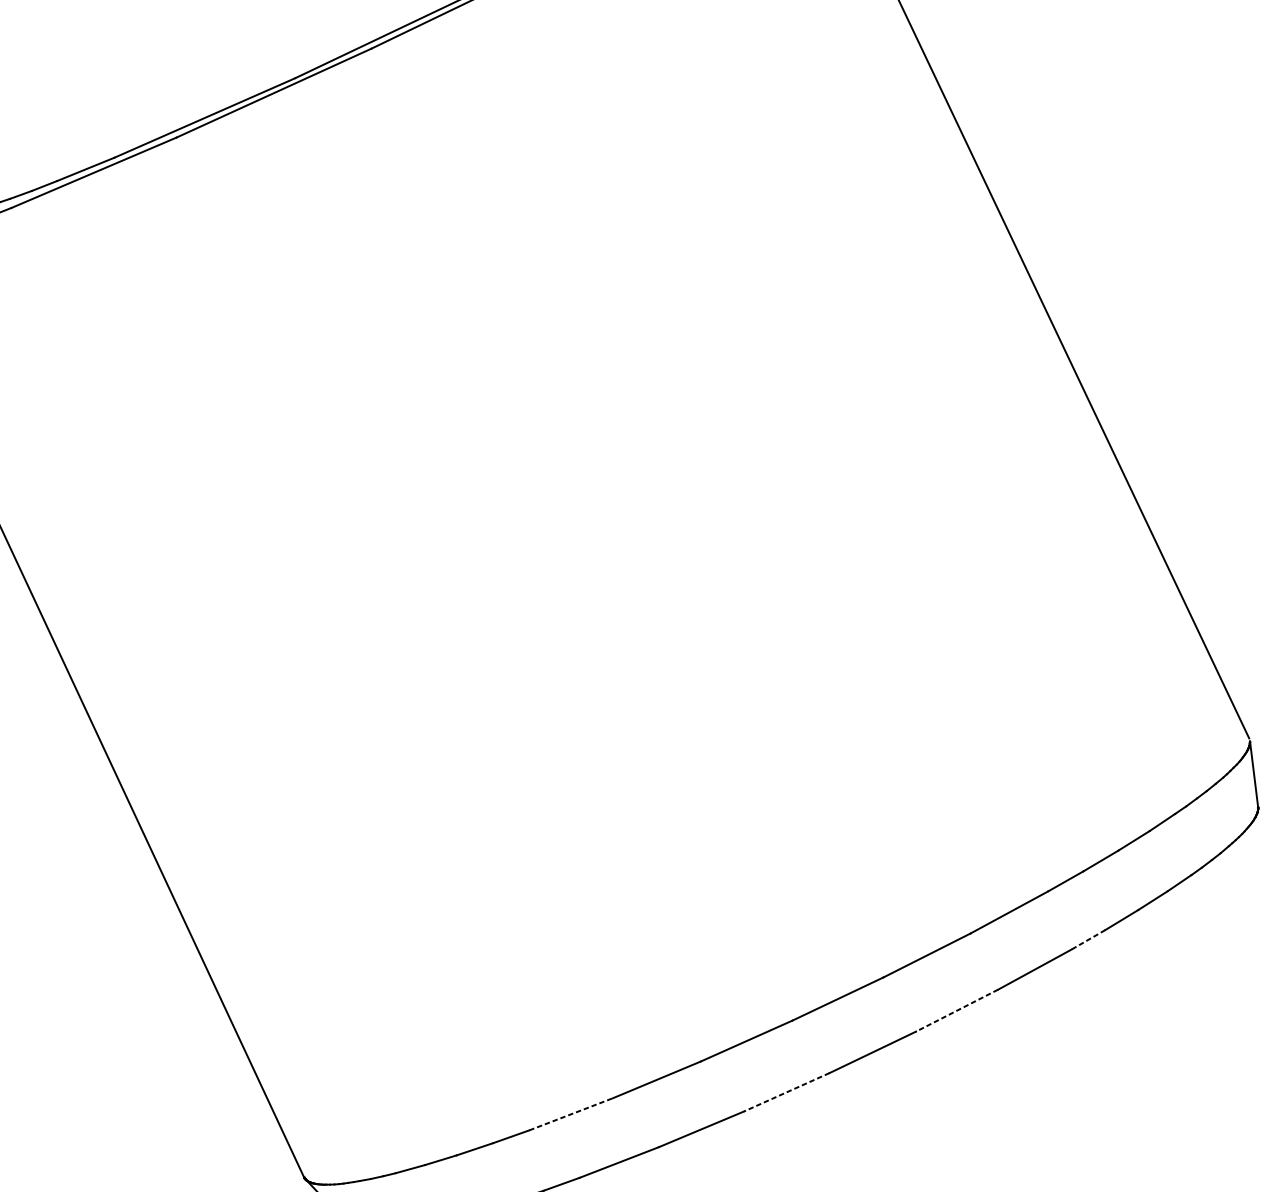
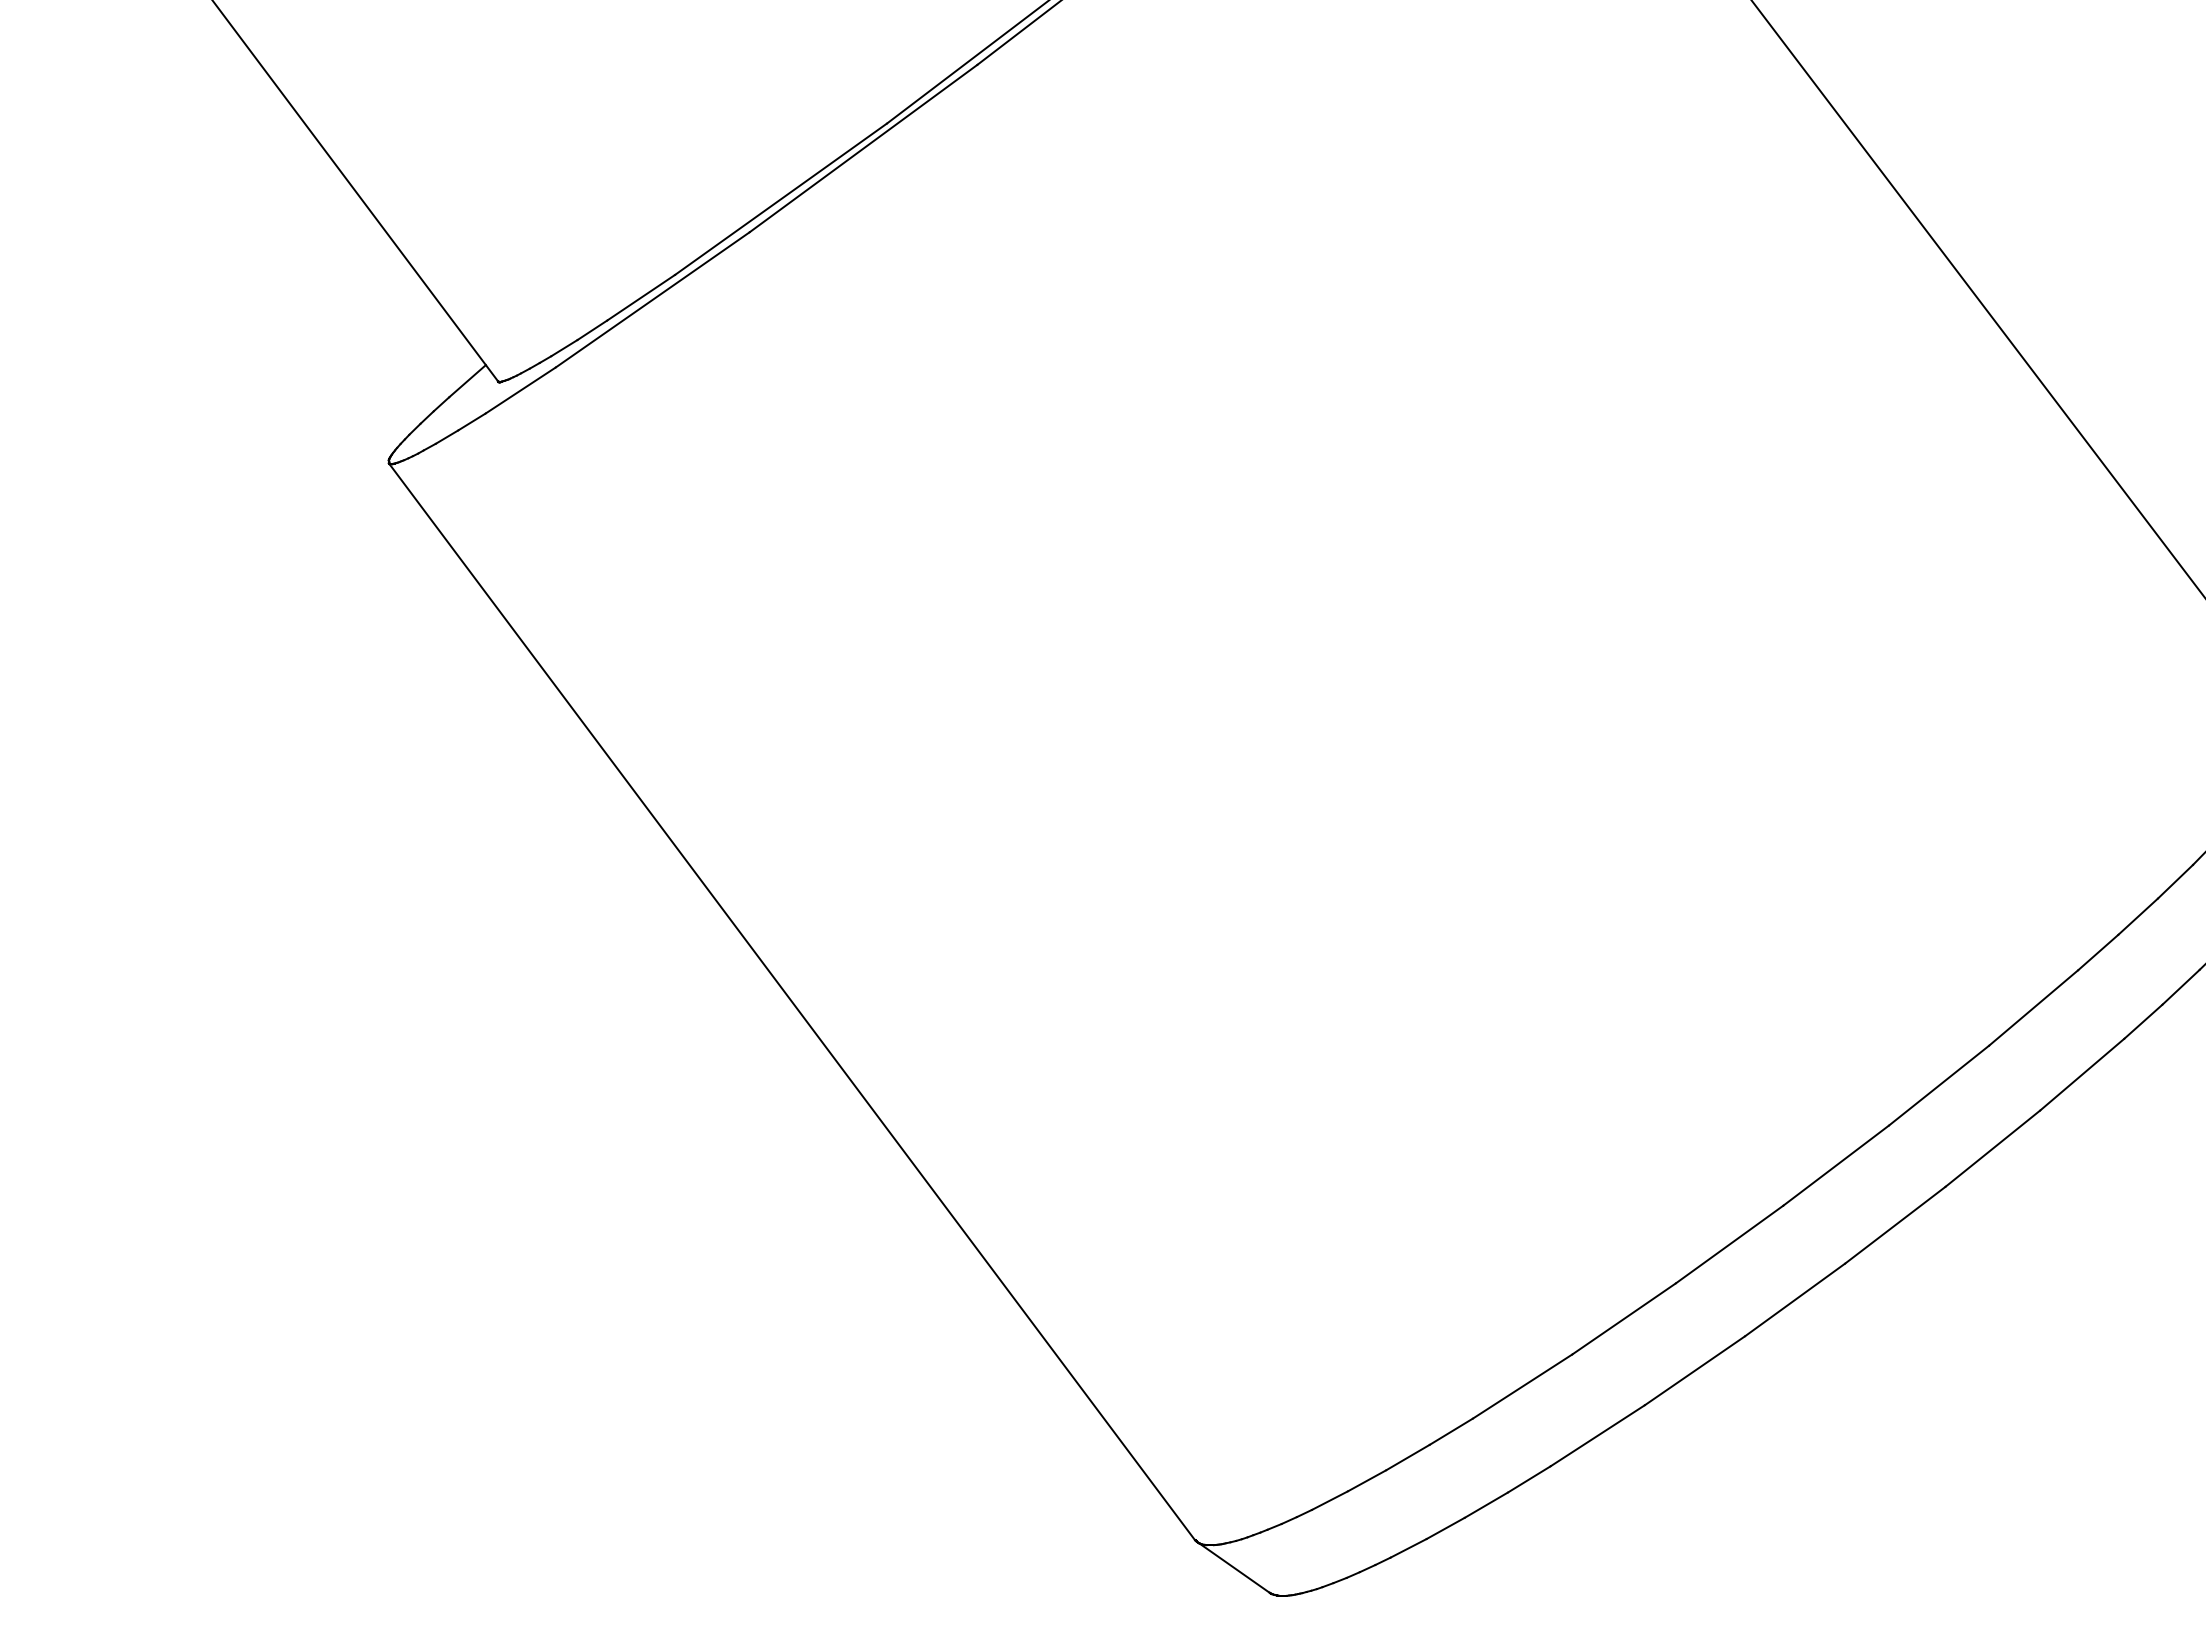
line: (1088, 939) -> (2143, 1021), dashed -> solid
line: (956, 1010) -> (1992, 1148), dashed -> solid
line: (787, 1092) -> (1795, 1299), dashed -> solid
line: (571, 1114) -> (1523, 1386), dashed -> solid

